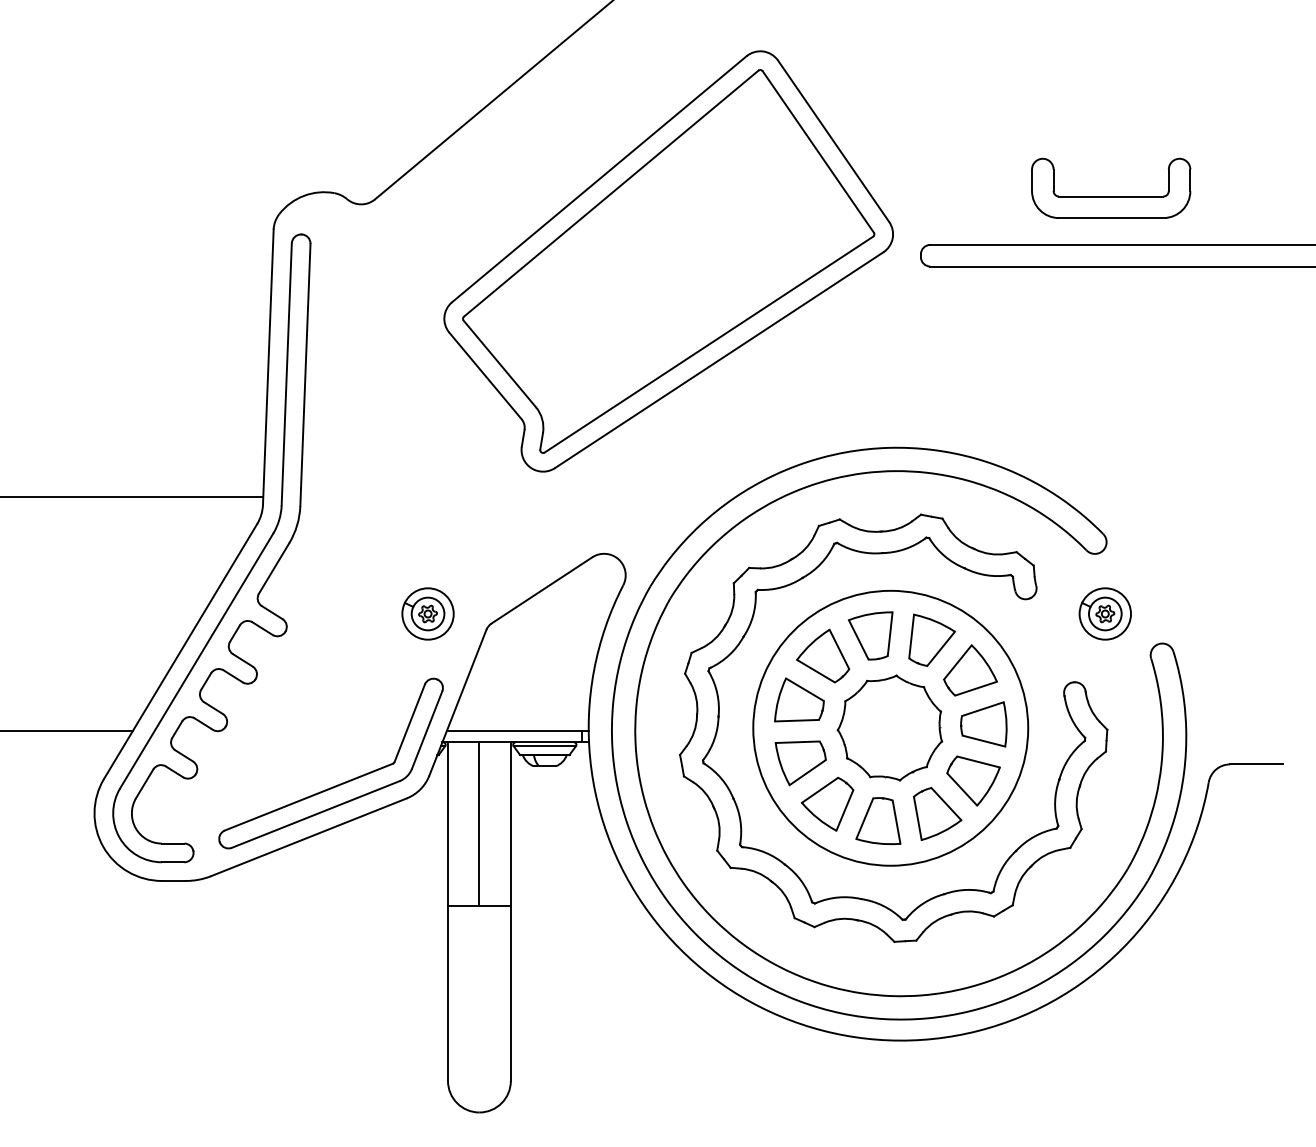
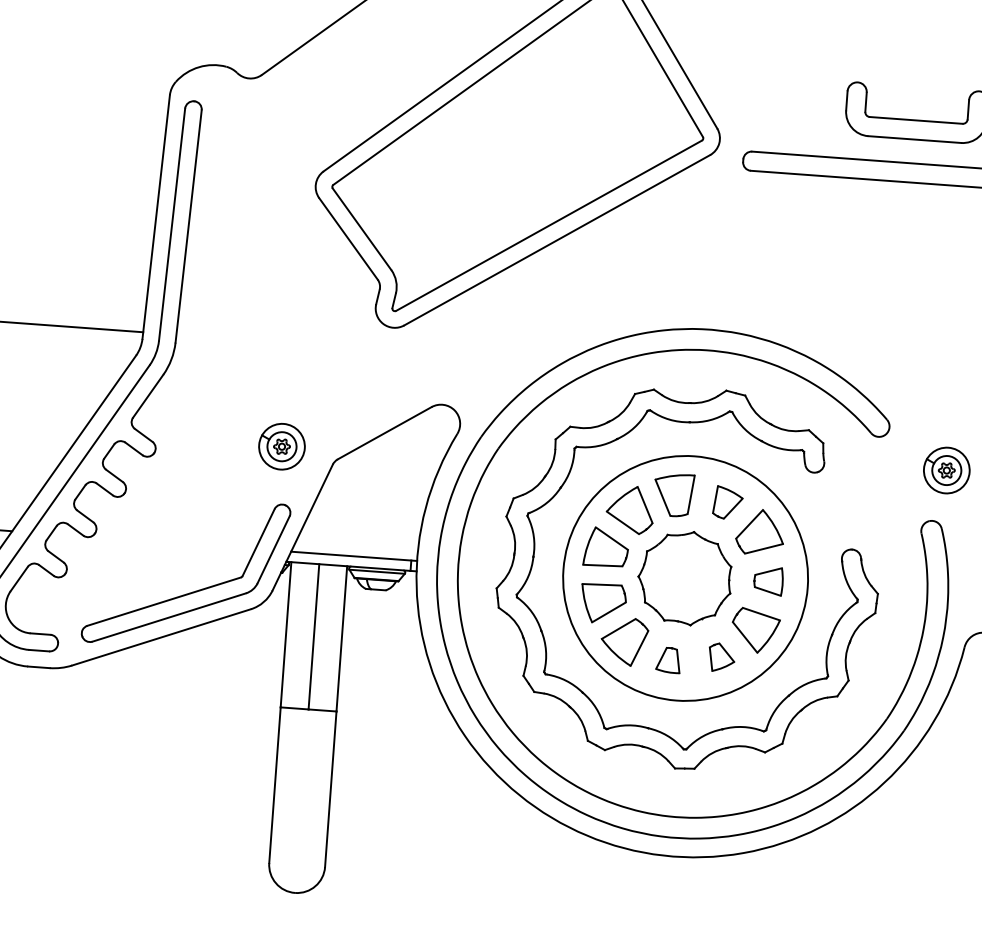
part: (1104, 613) -> (946, 470), moved
part: (931, 639) -> (727, 502), size x0.7
part: (983, 724) -> (768, 581), size x0.7
part: (937, 813) -> (721, 657), size x0.6
part: (878, 821) -> (668, 660), size x0.6

